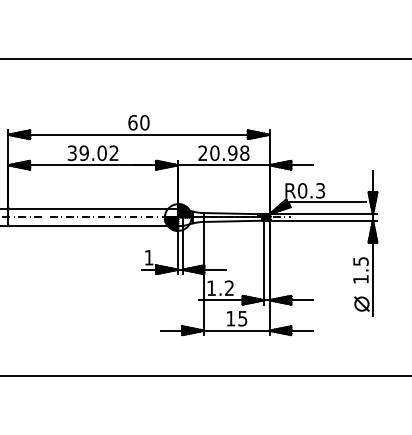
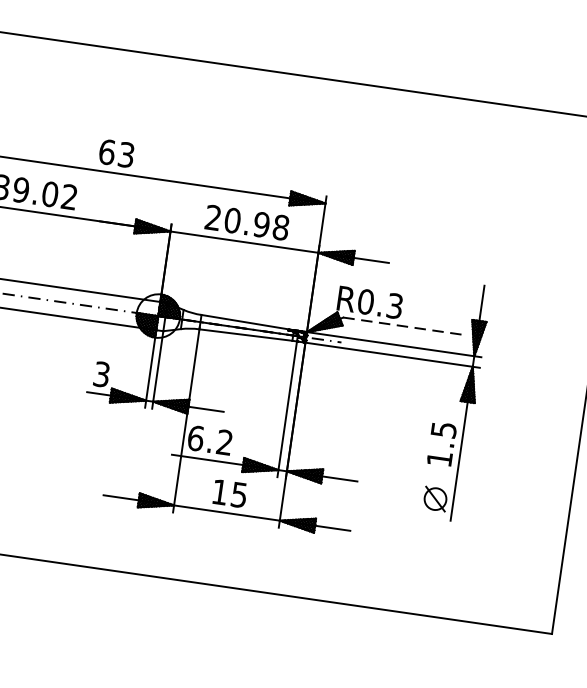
text: (144, 122) -> (125, 154), 60 -> 63
line: (328, 202) -> (405, 326), solid -> dashed
text: (148, 257) -> (100, 373), 1 -> 3
text: (211, 288) -> (195, 438), 1.2 -> 6.2

